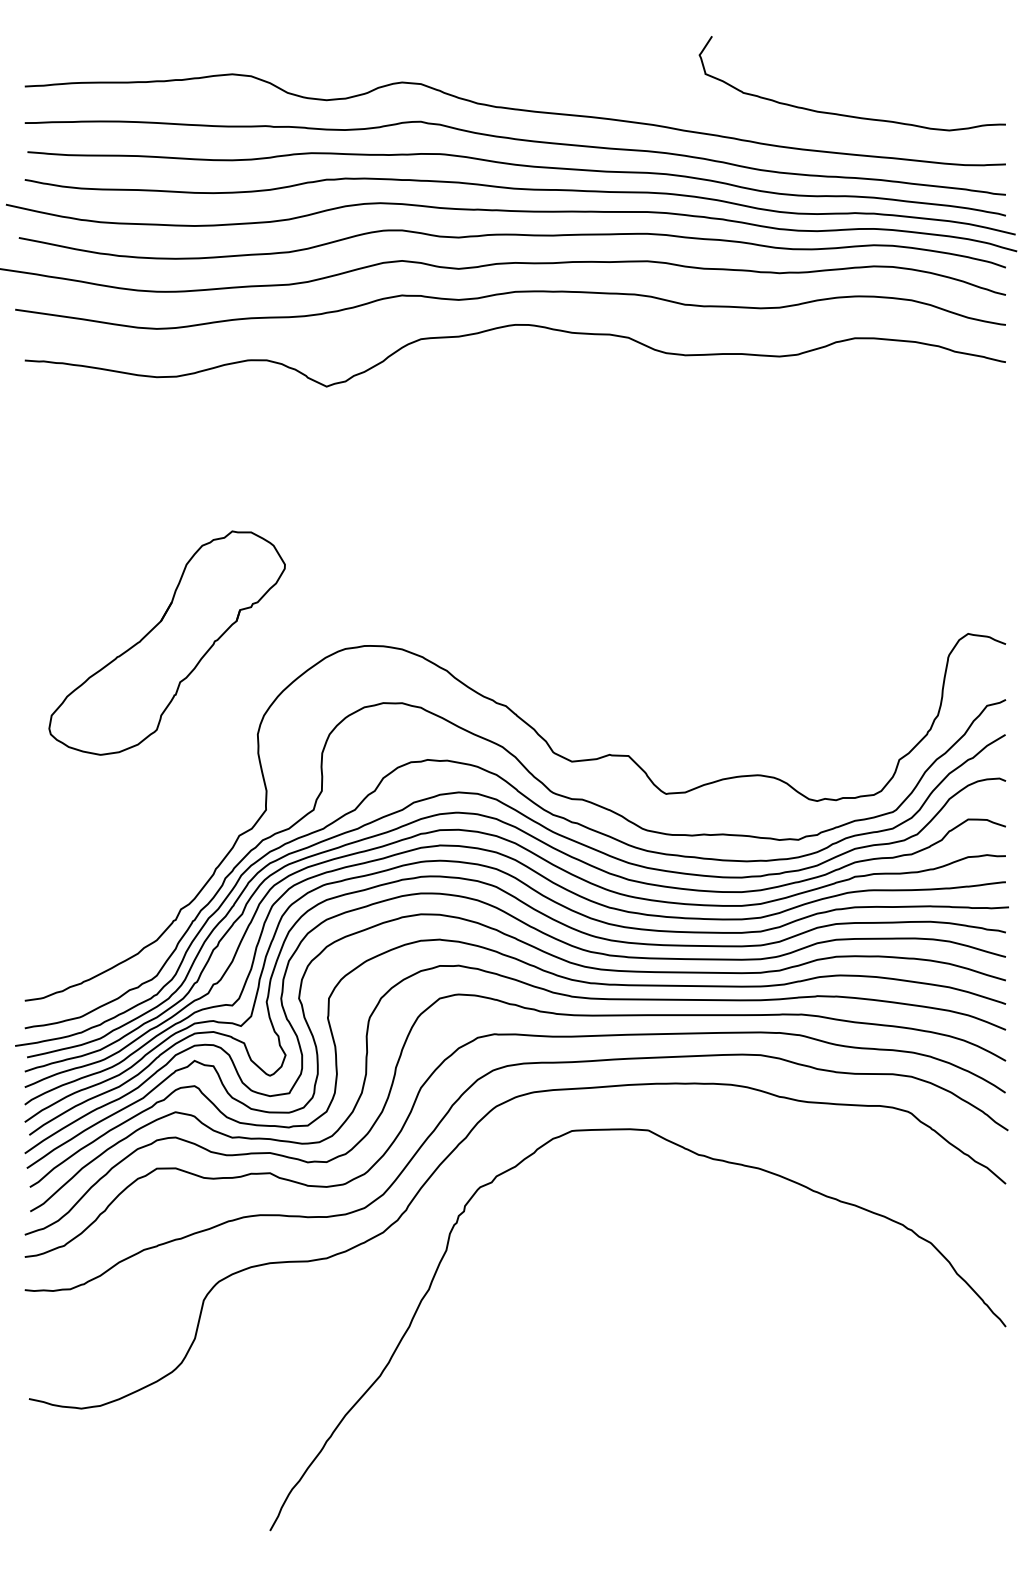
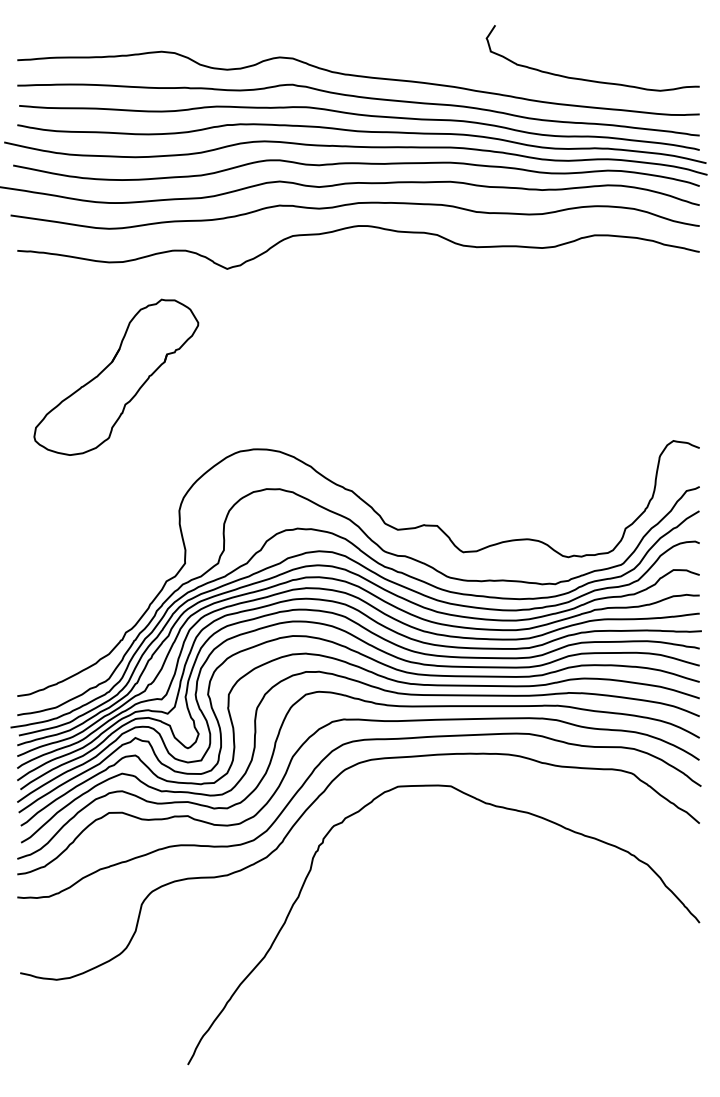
part: (167, 641) -> (116, 376), moved

